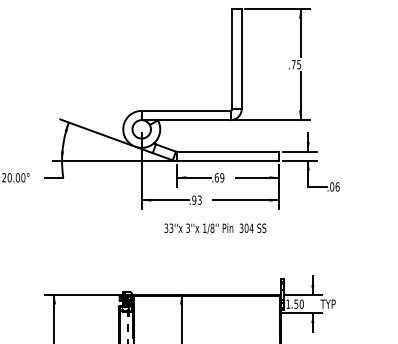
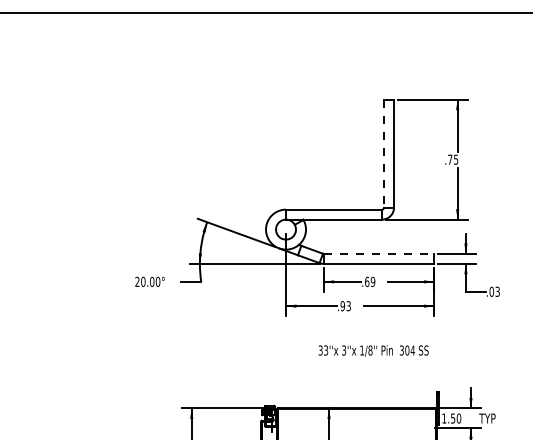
line: (232, 58) -> (384, 153), solid -> dashed
line: (228, 151) -> (379, 253), solid -> dashed
text: (337, 186) -> (497, 291), .06 -> .03
text: (215, 228) -> (373, 350), moved

